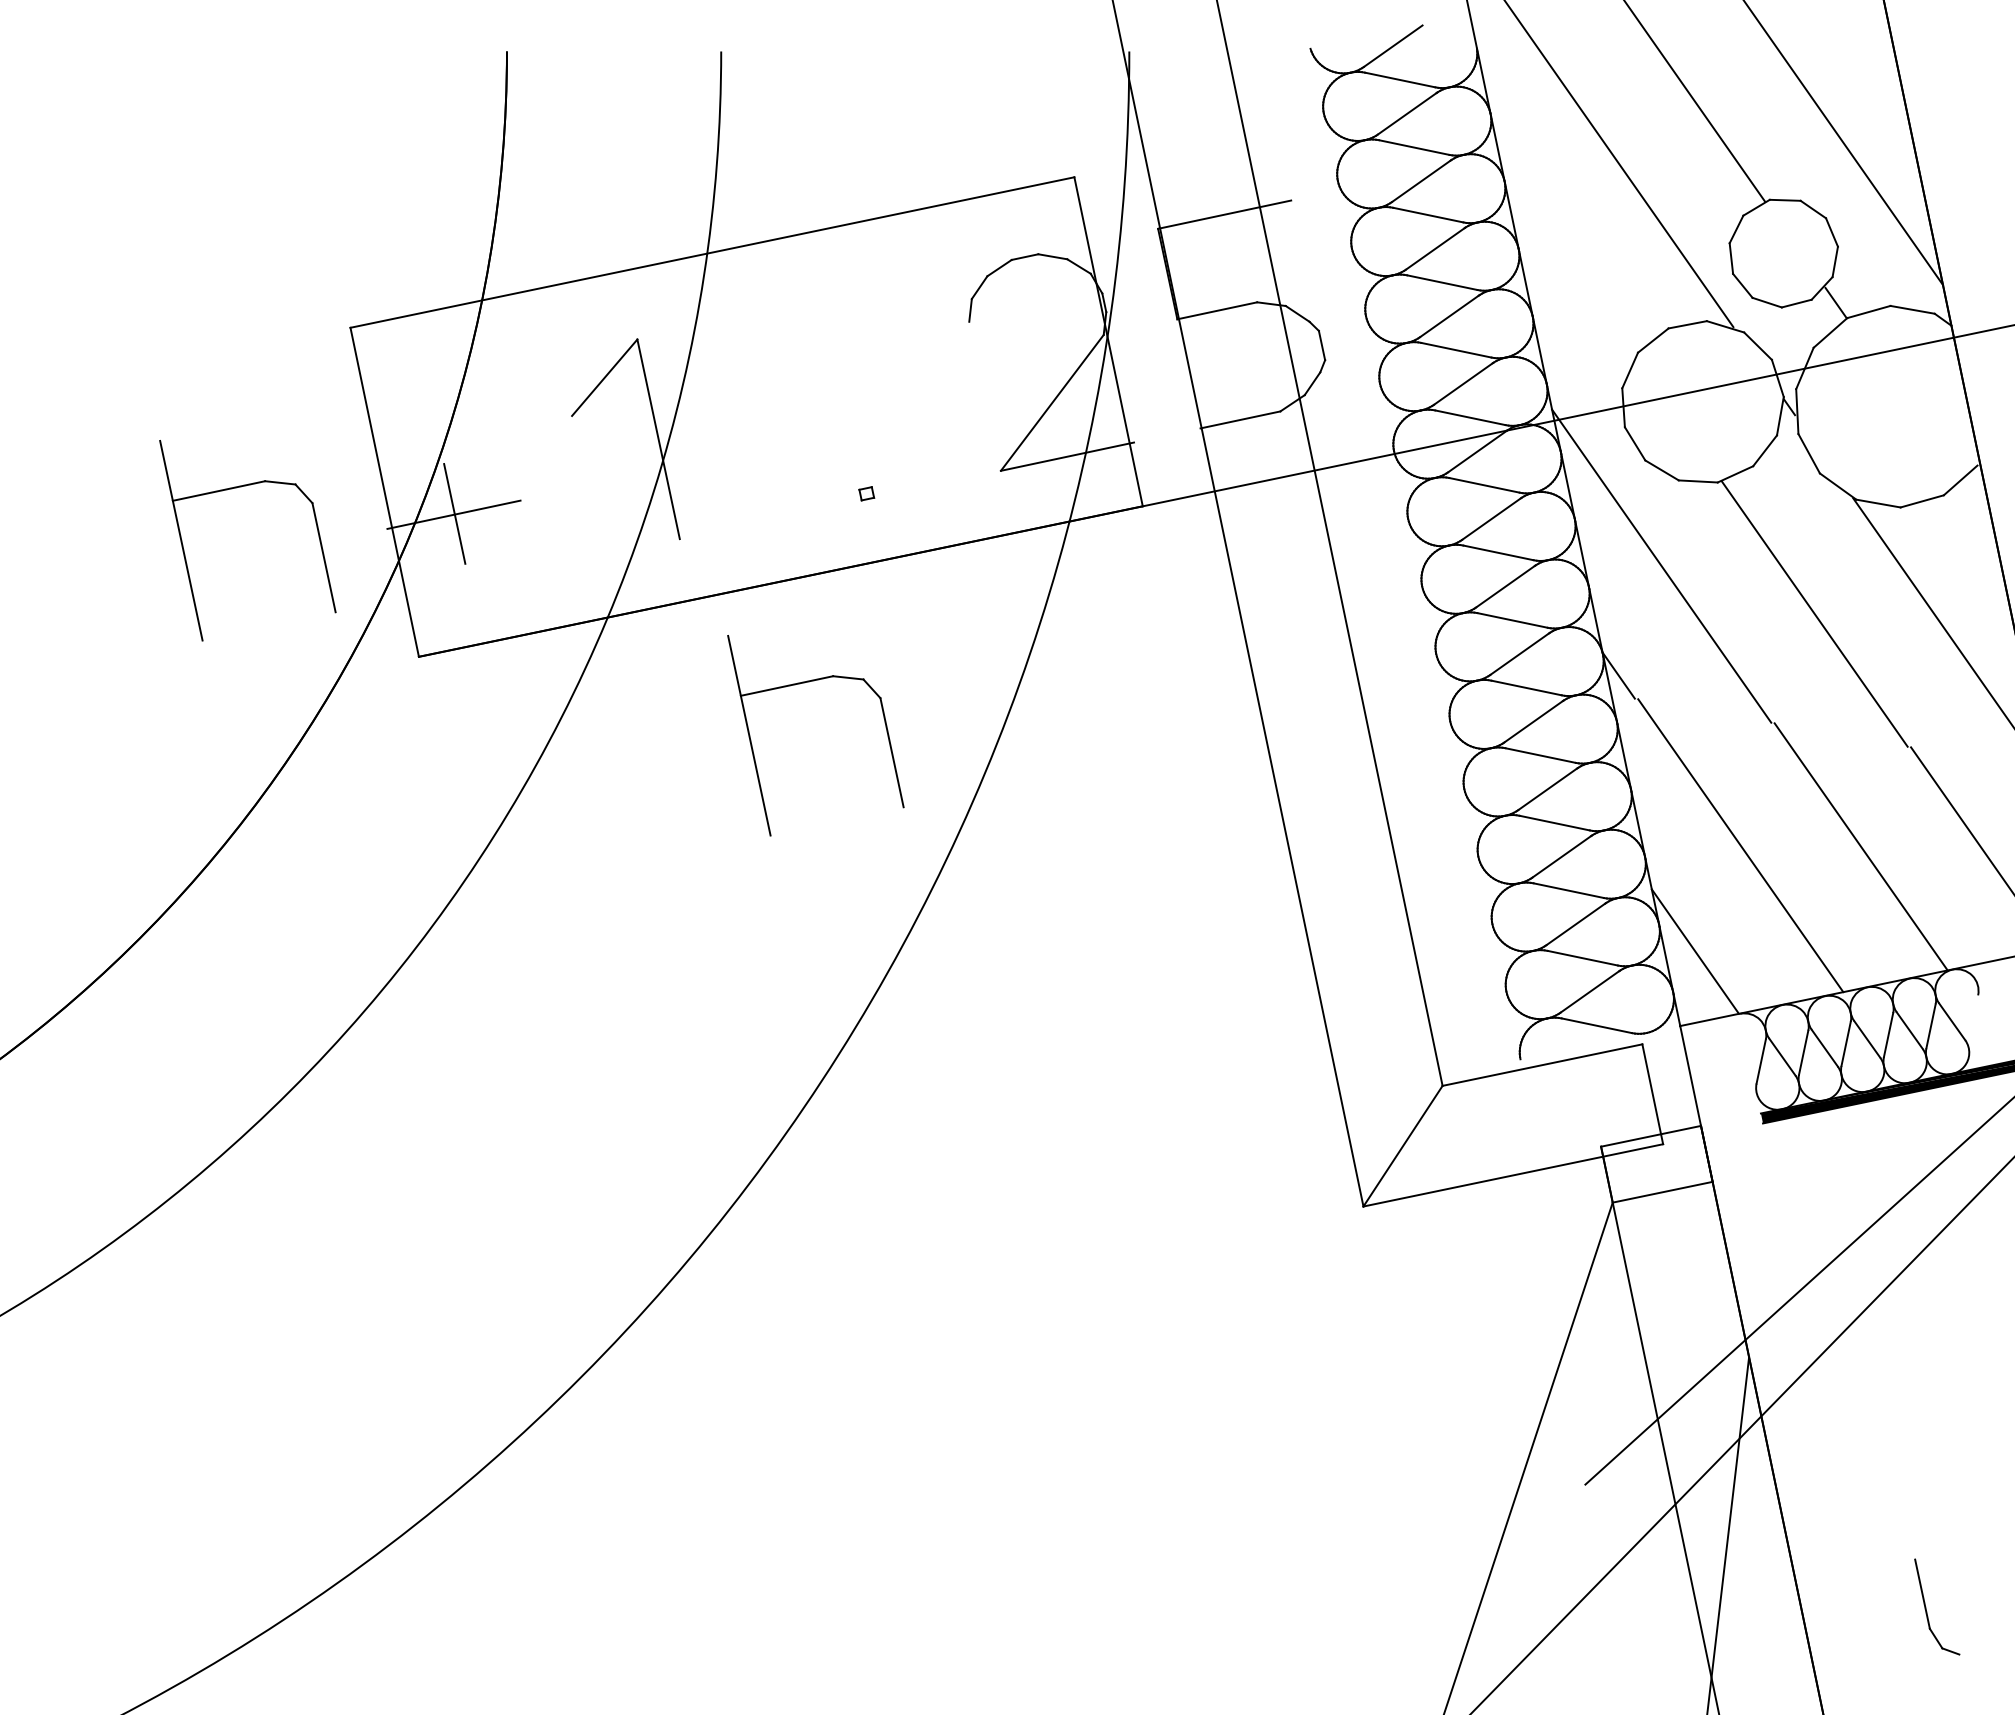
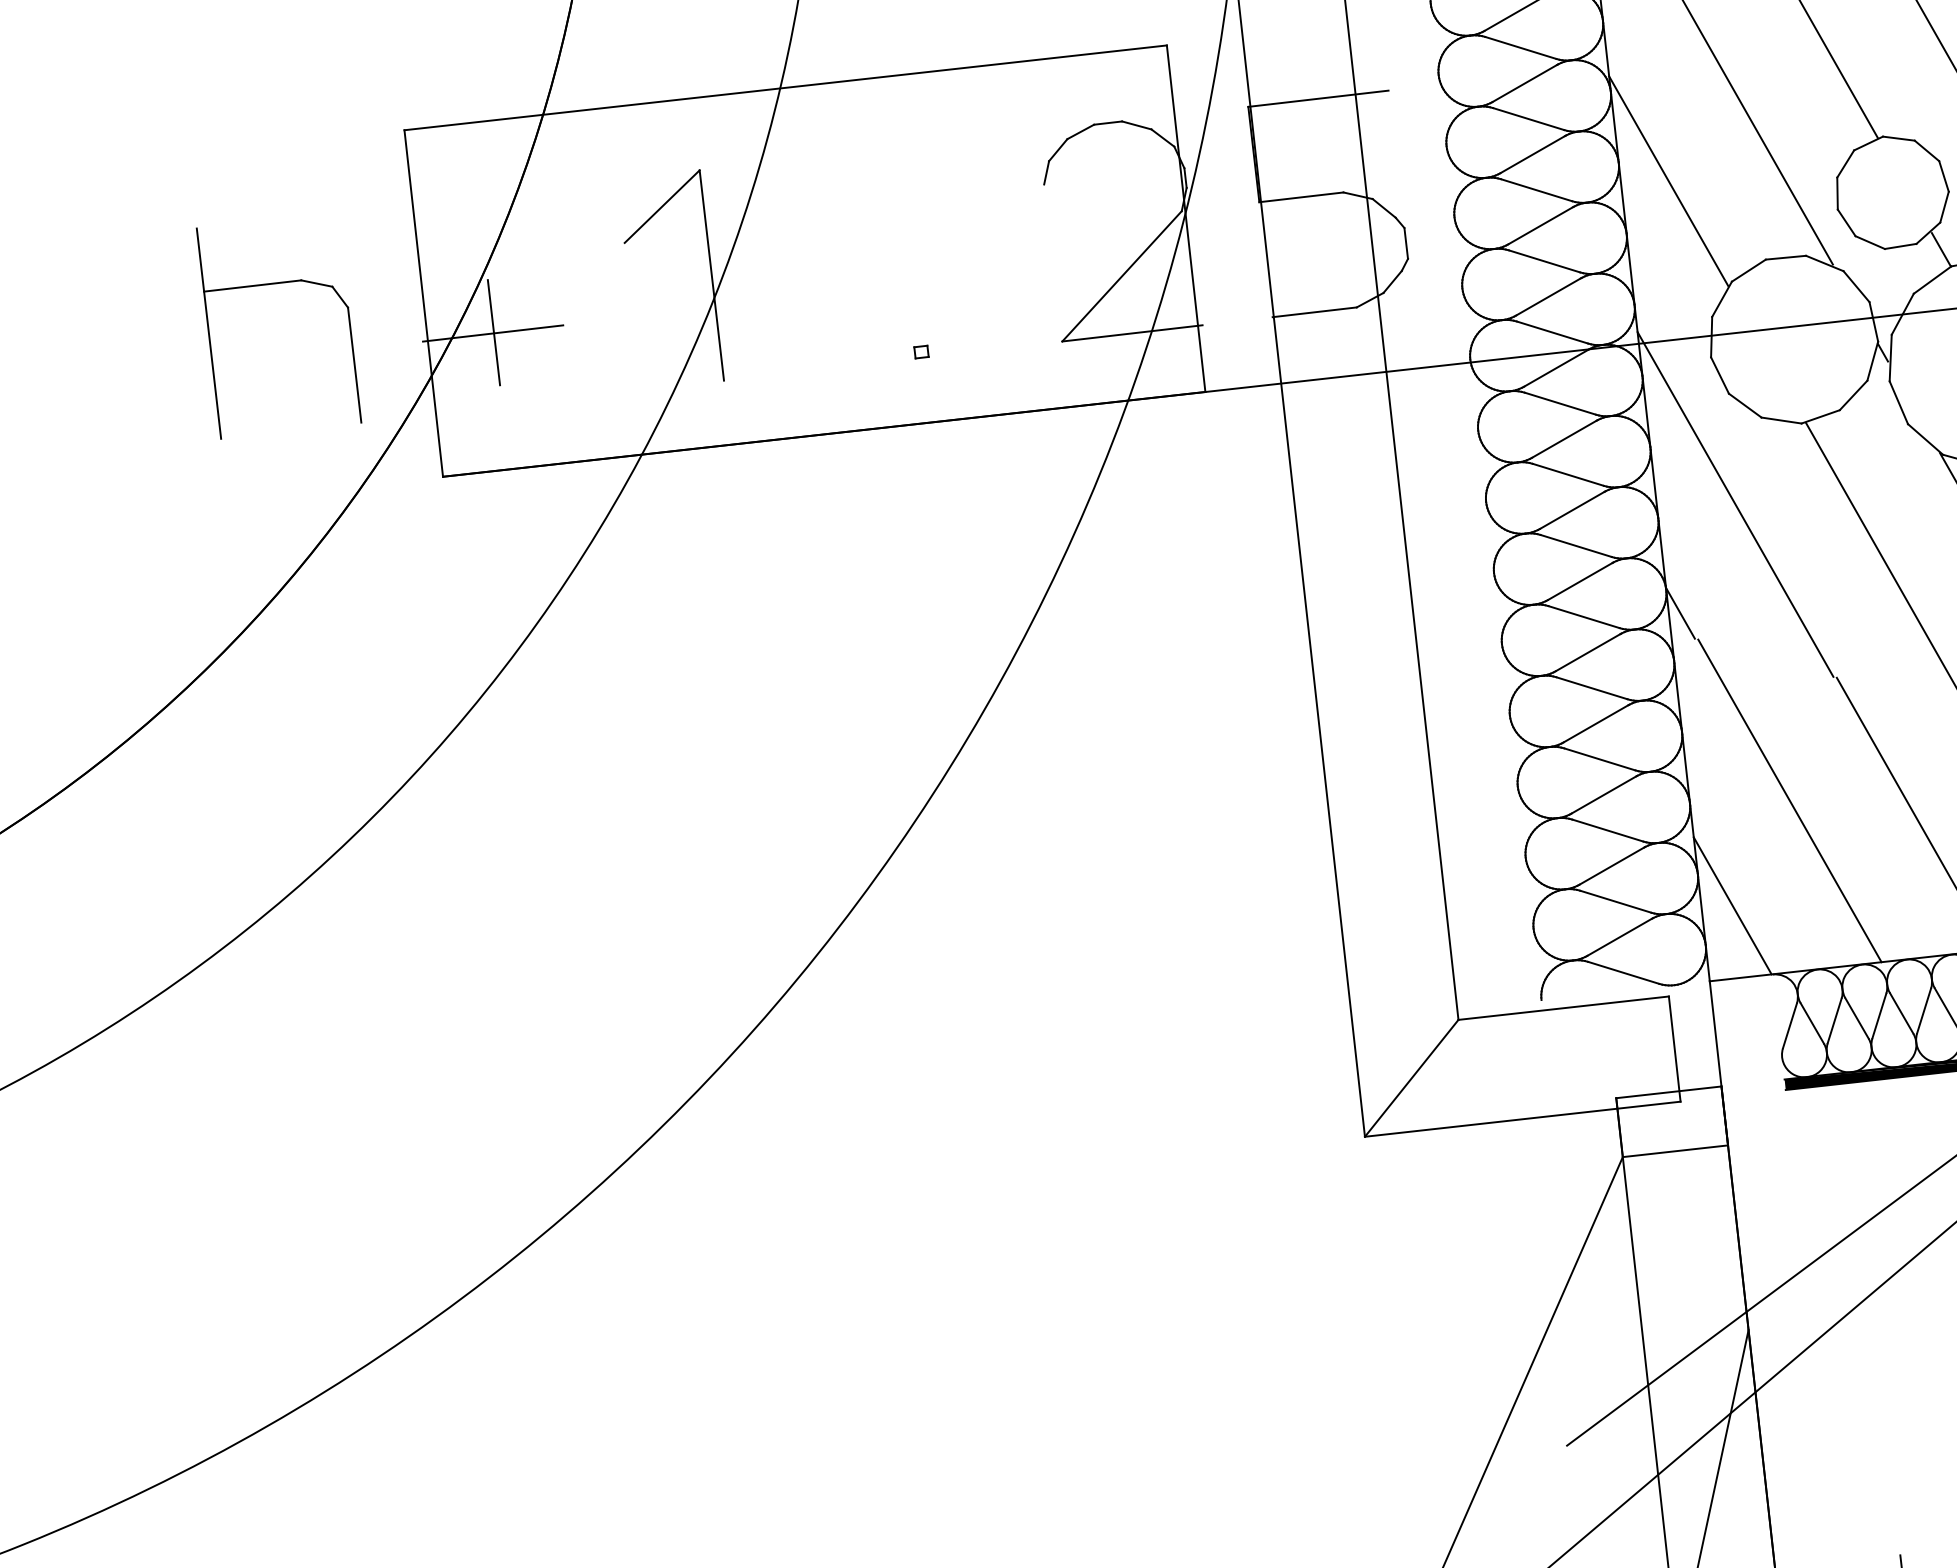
line: (1567, 261) -> (1667, 180), added
part: (804, 683) -> (838, 541), removed

